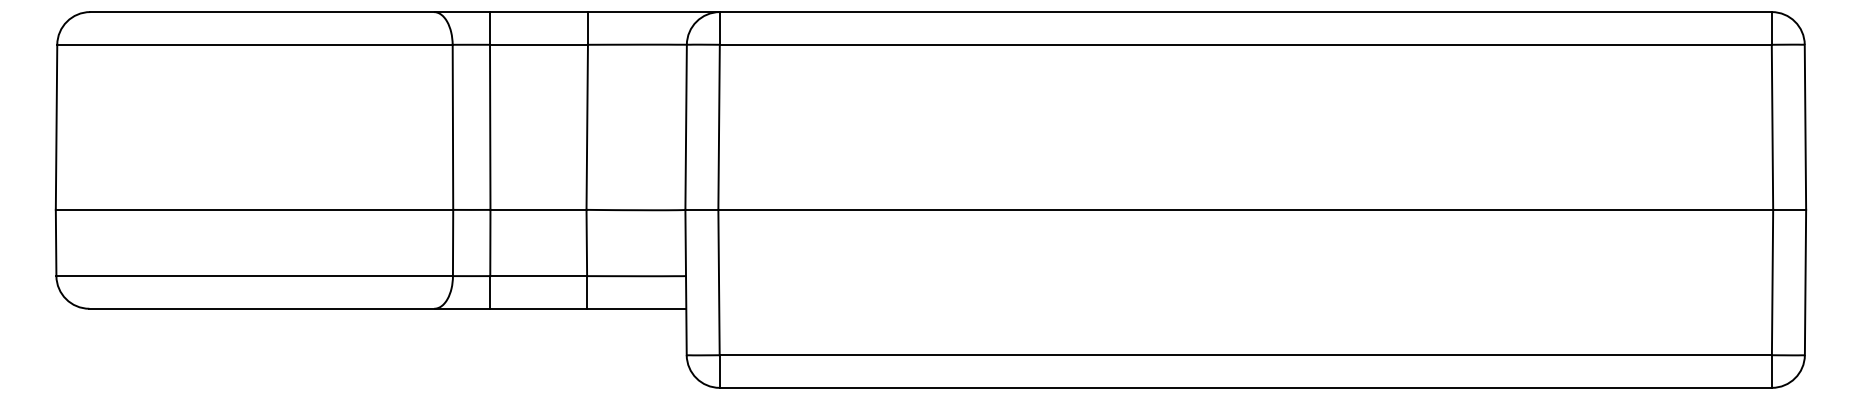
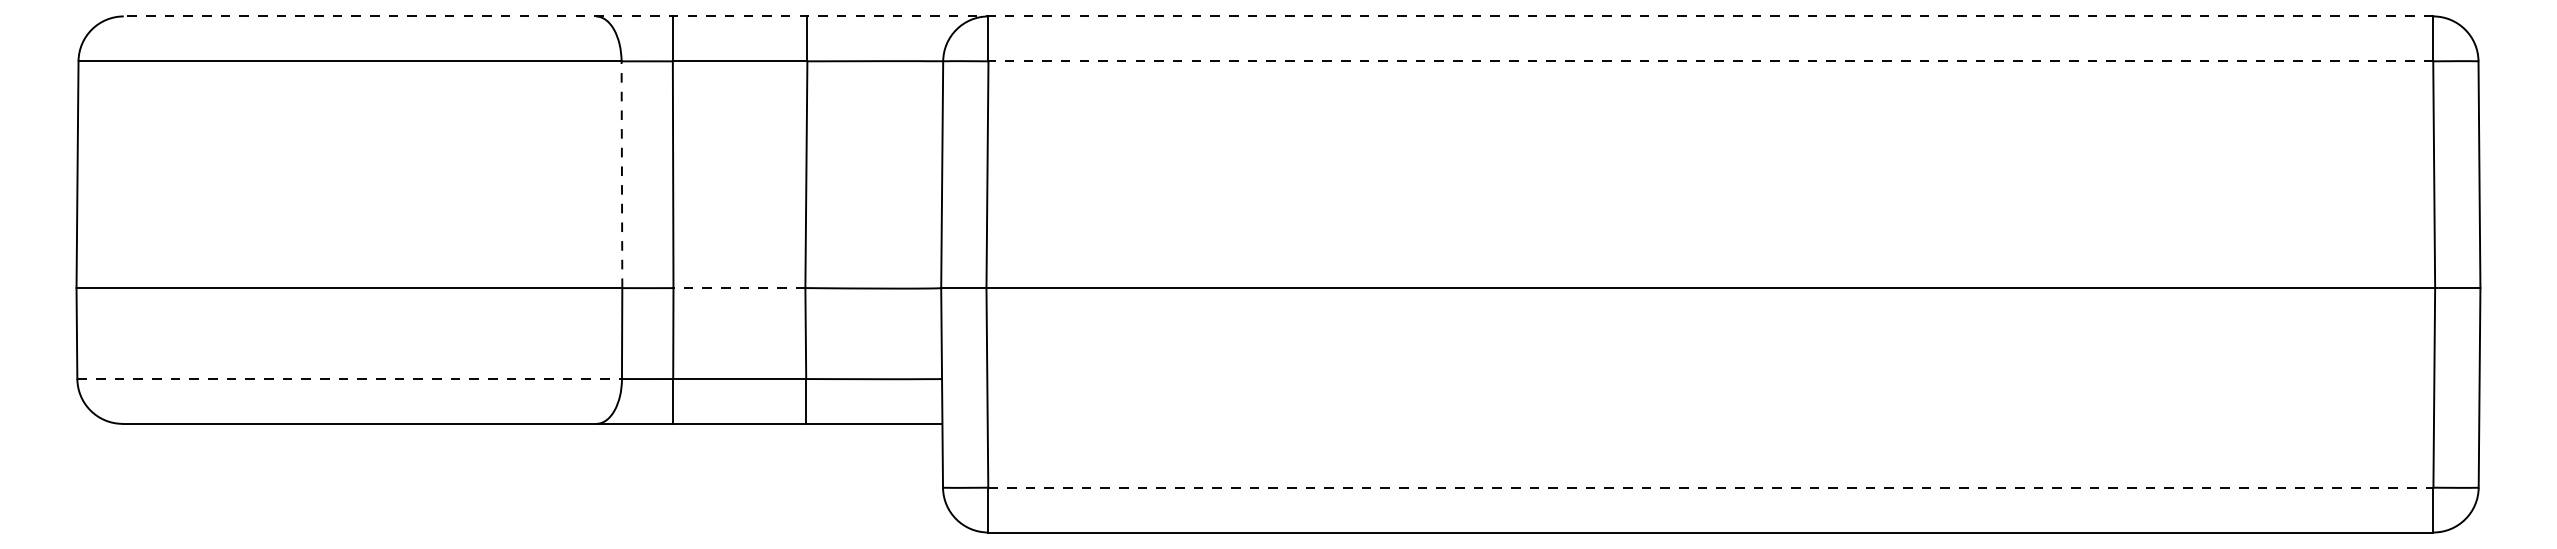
line: (931, 12) -> (1279, 16), solid -> dashed
line: (1245, 44) -> (1710, 60), solid -> dashed
line: (452, 127) -> (621, 174), solid -> dashed
line: (538, 209) -> (739, 287), solid -> dashed
line: (255, 276) -> (350, 379), solid -> dashed
line: (1246, 355) -> (1711, 488), solid -> dashed

